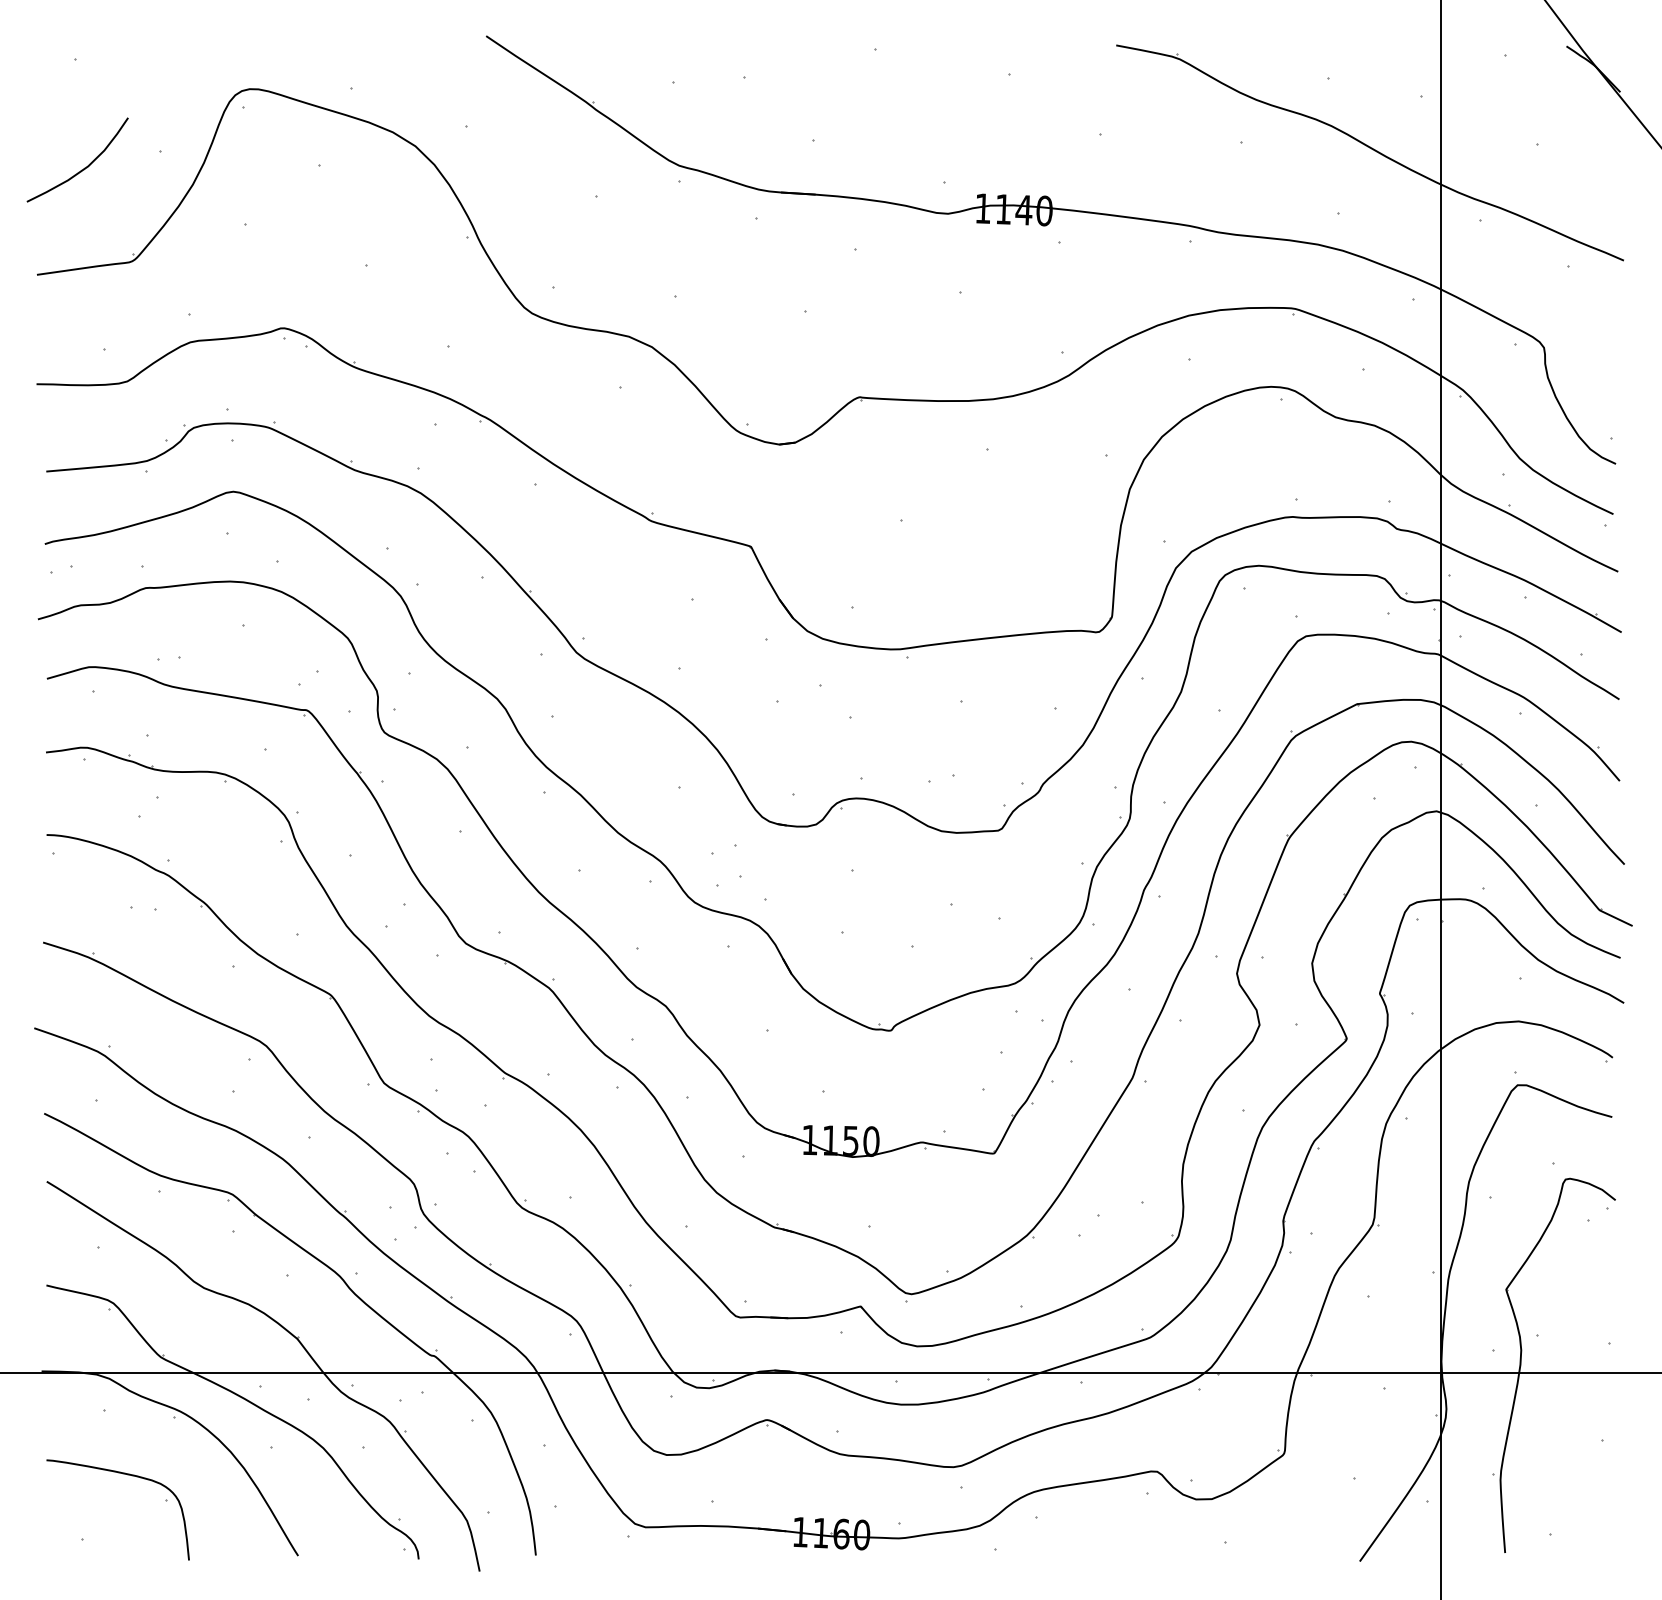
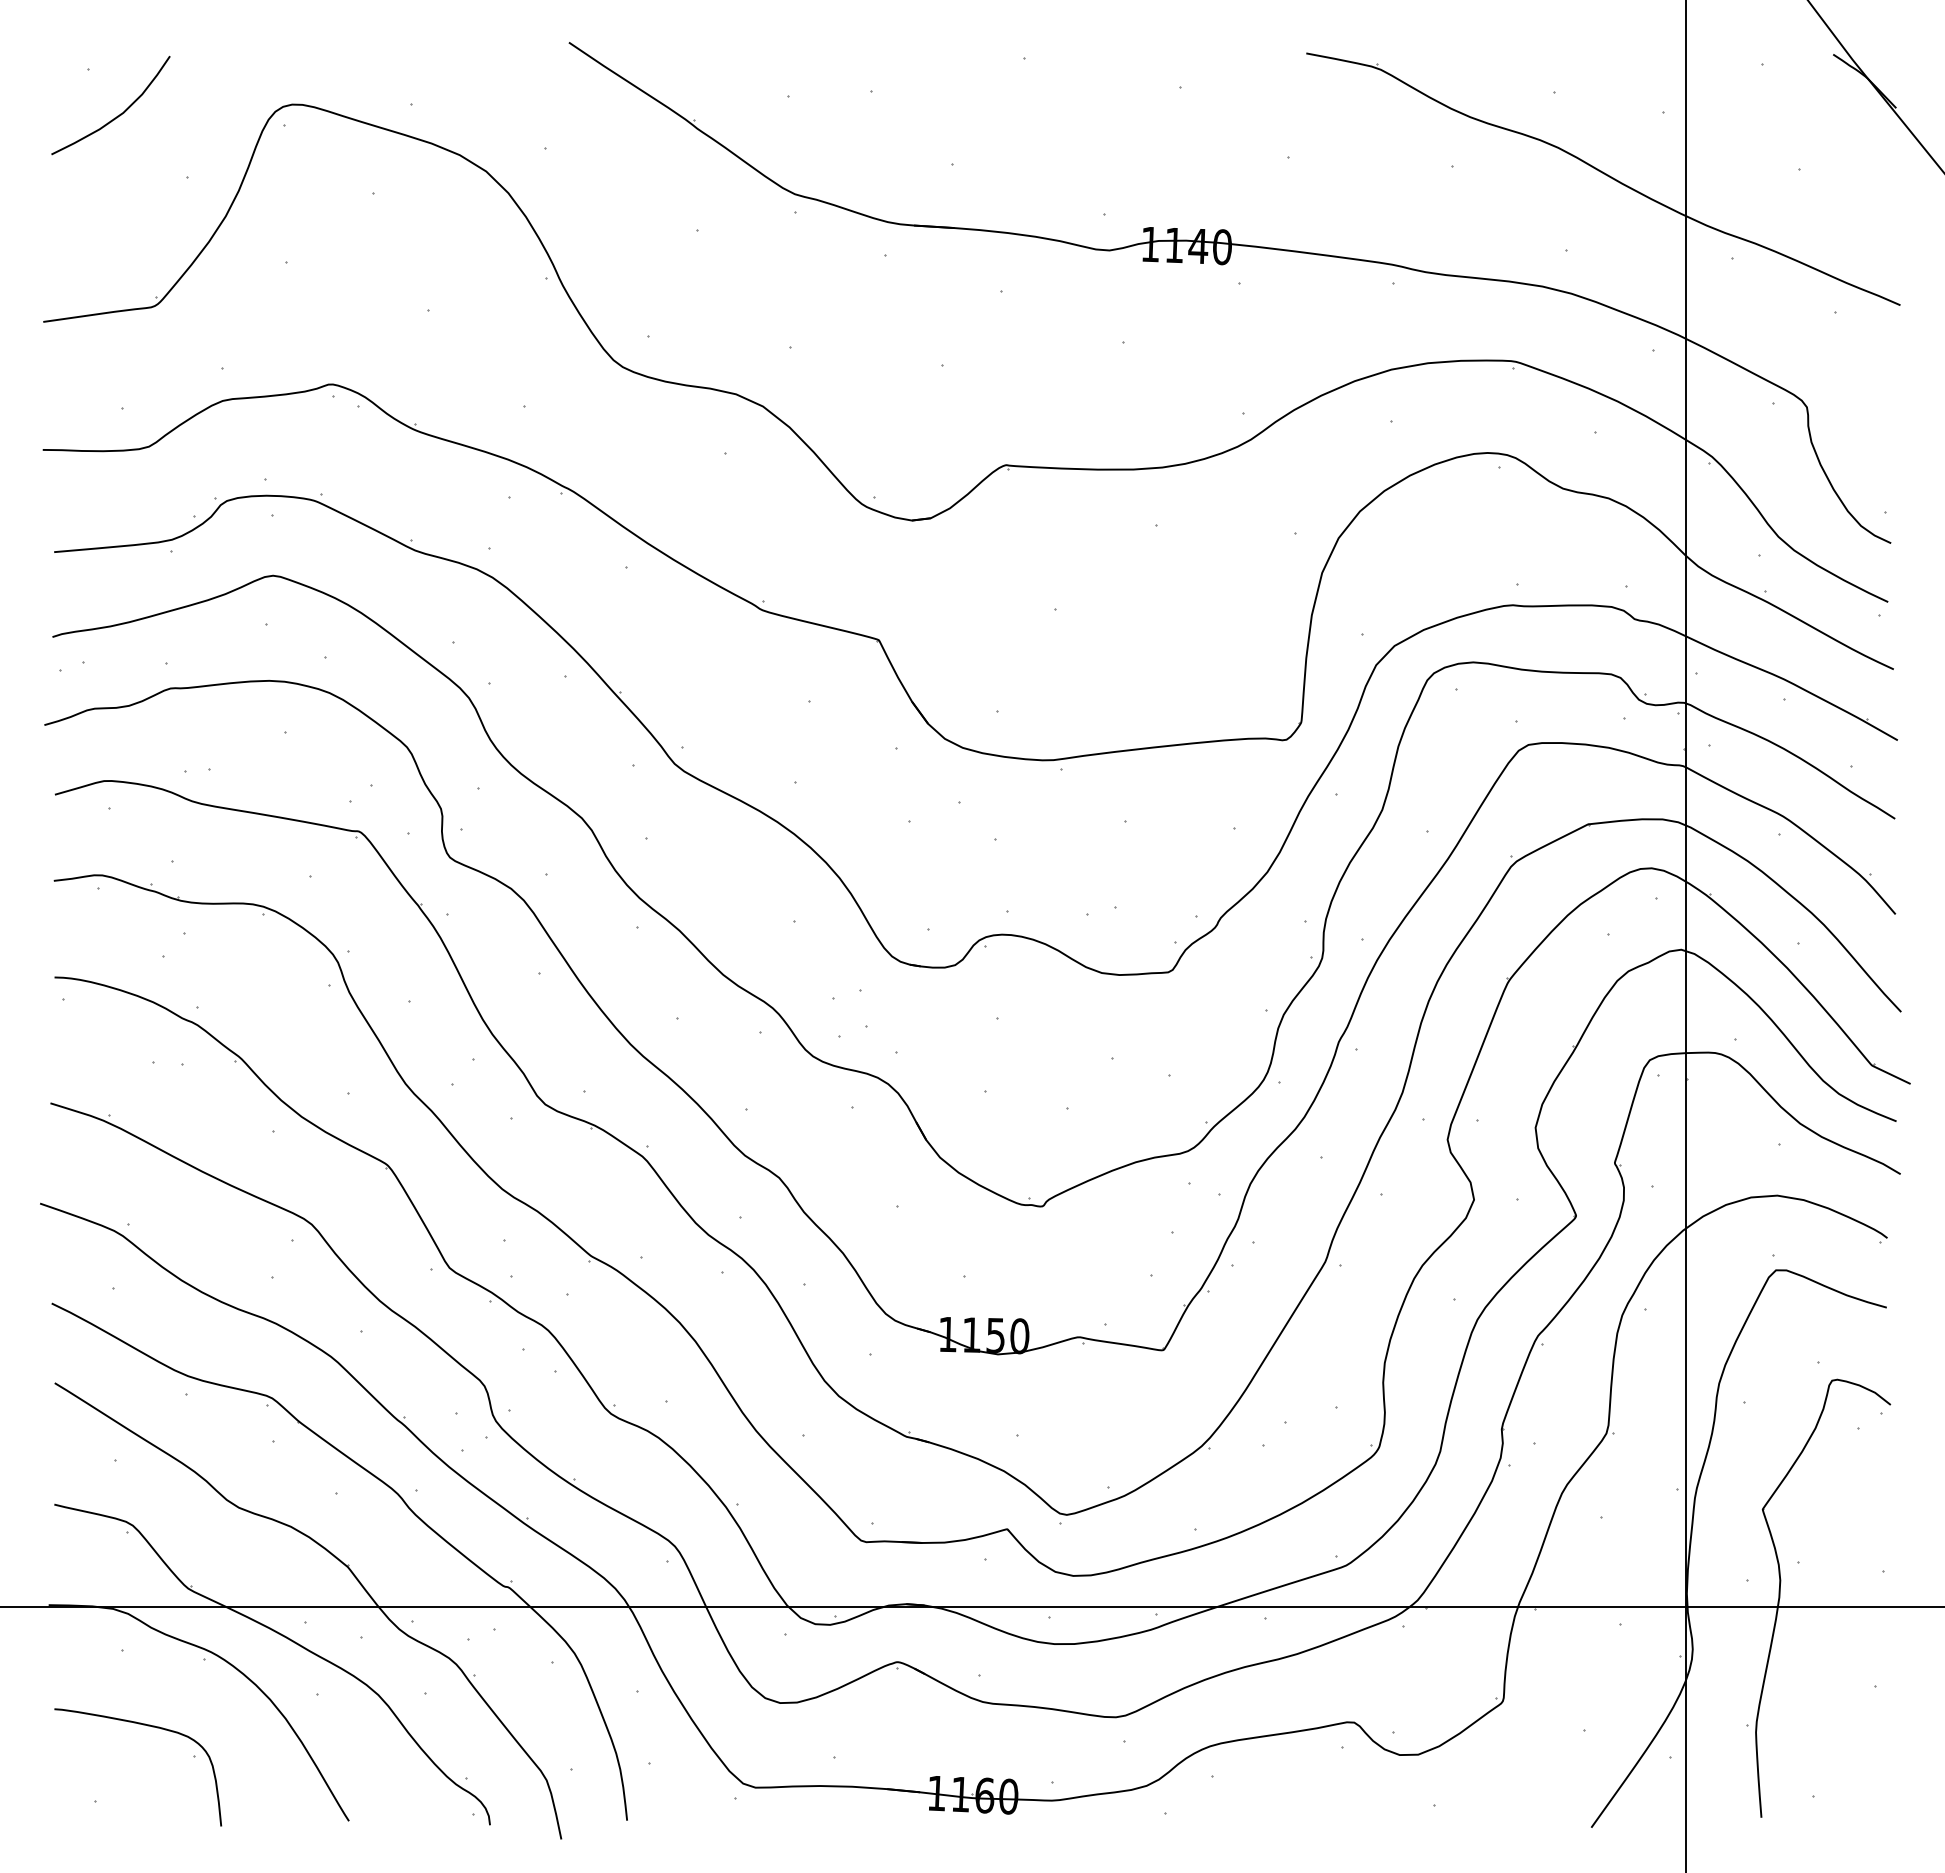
curve: (83, 168) -> (117, 115), moved

